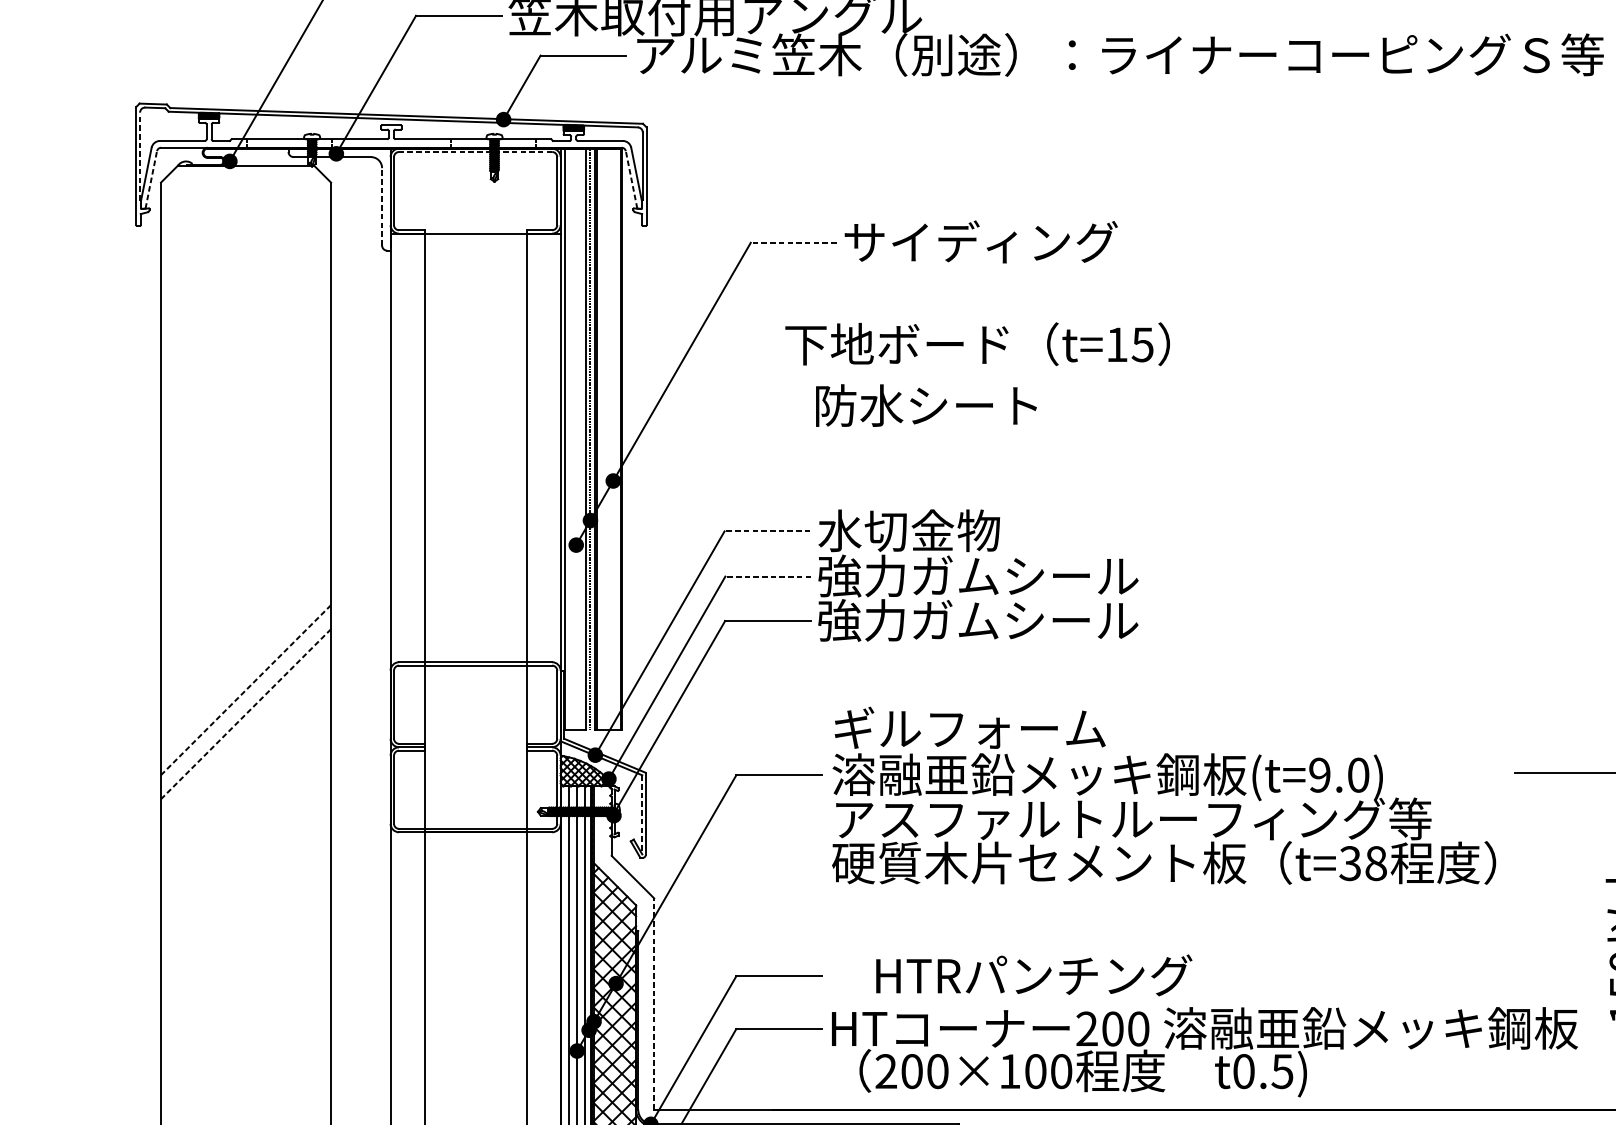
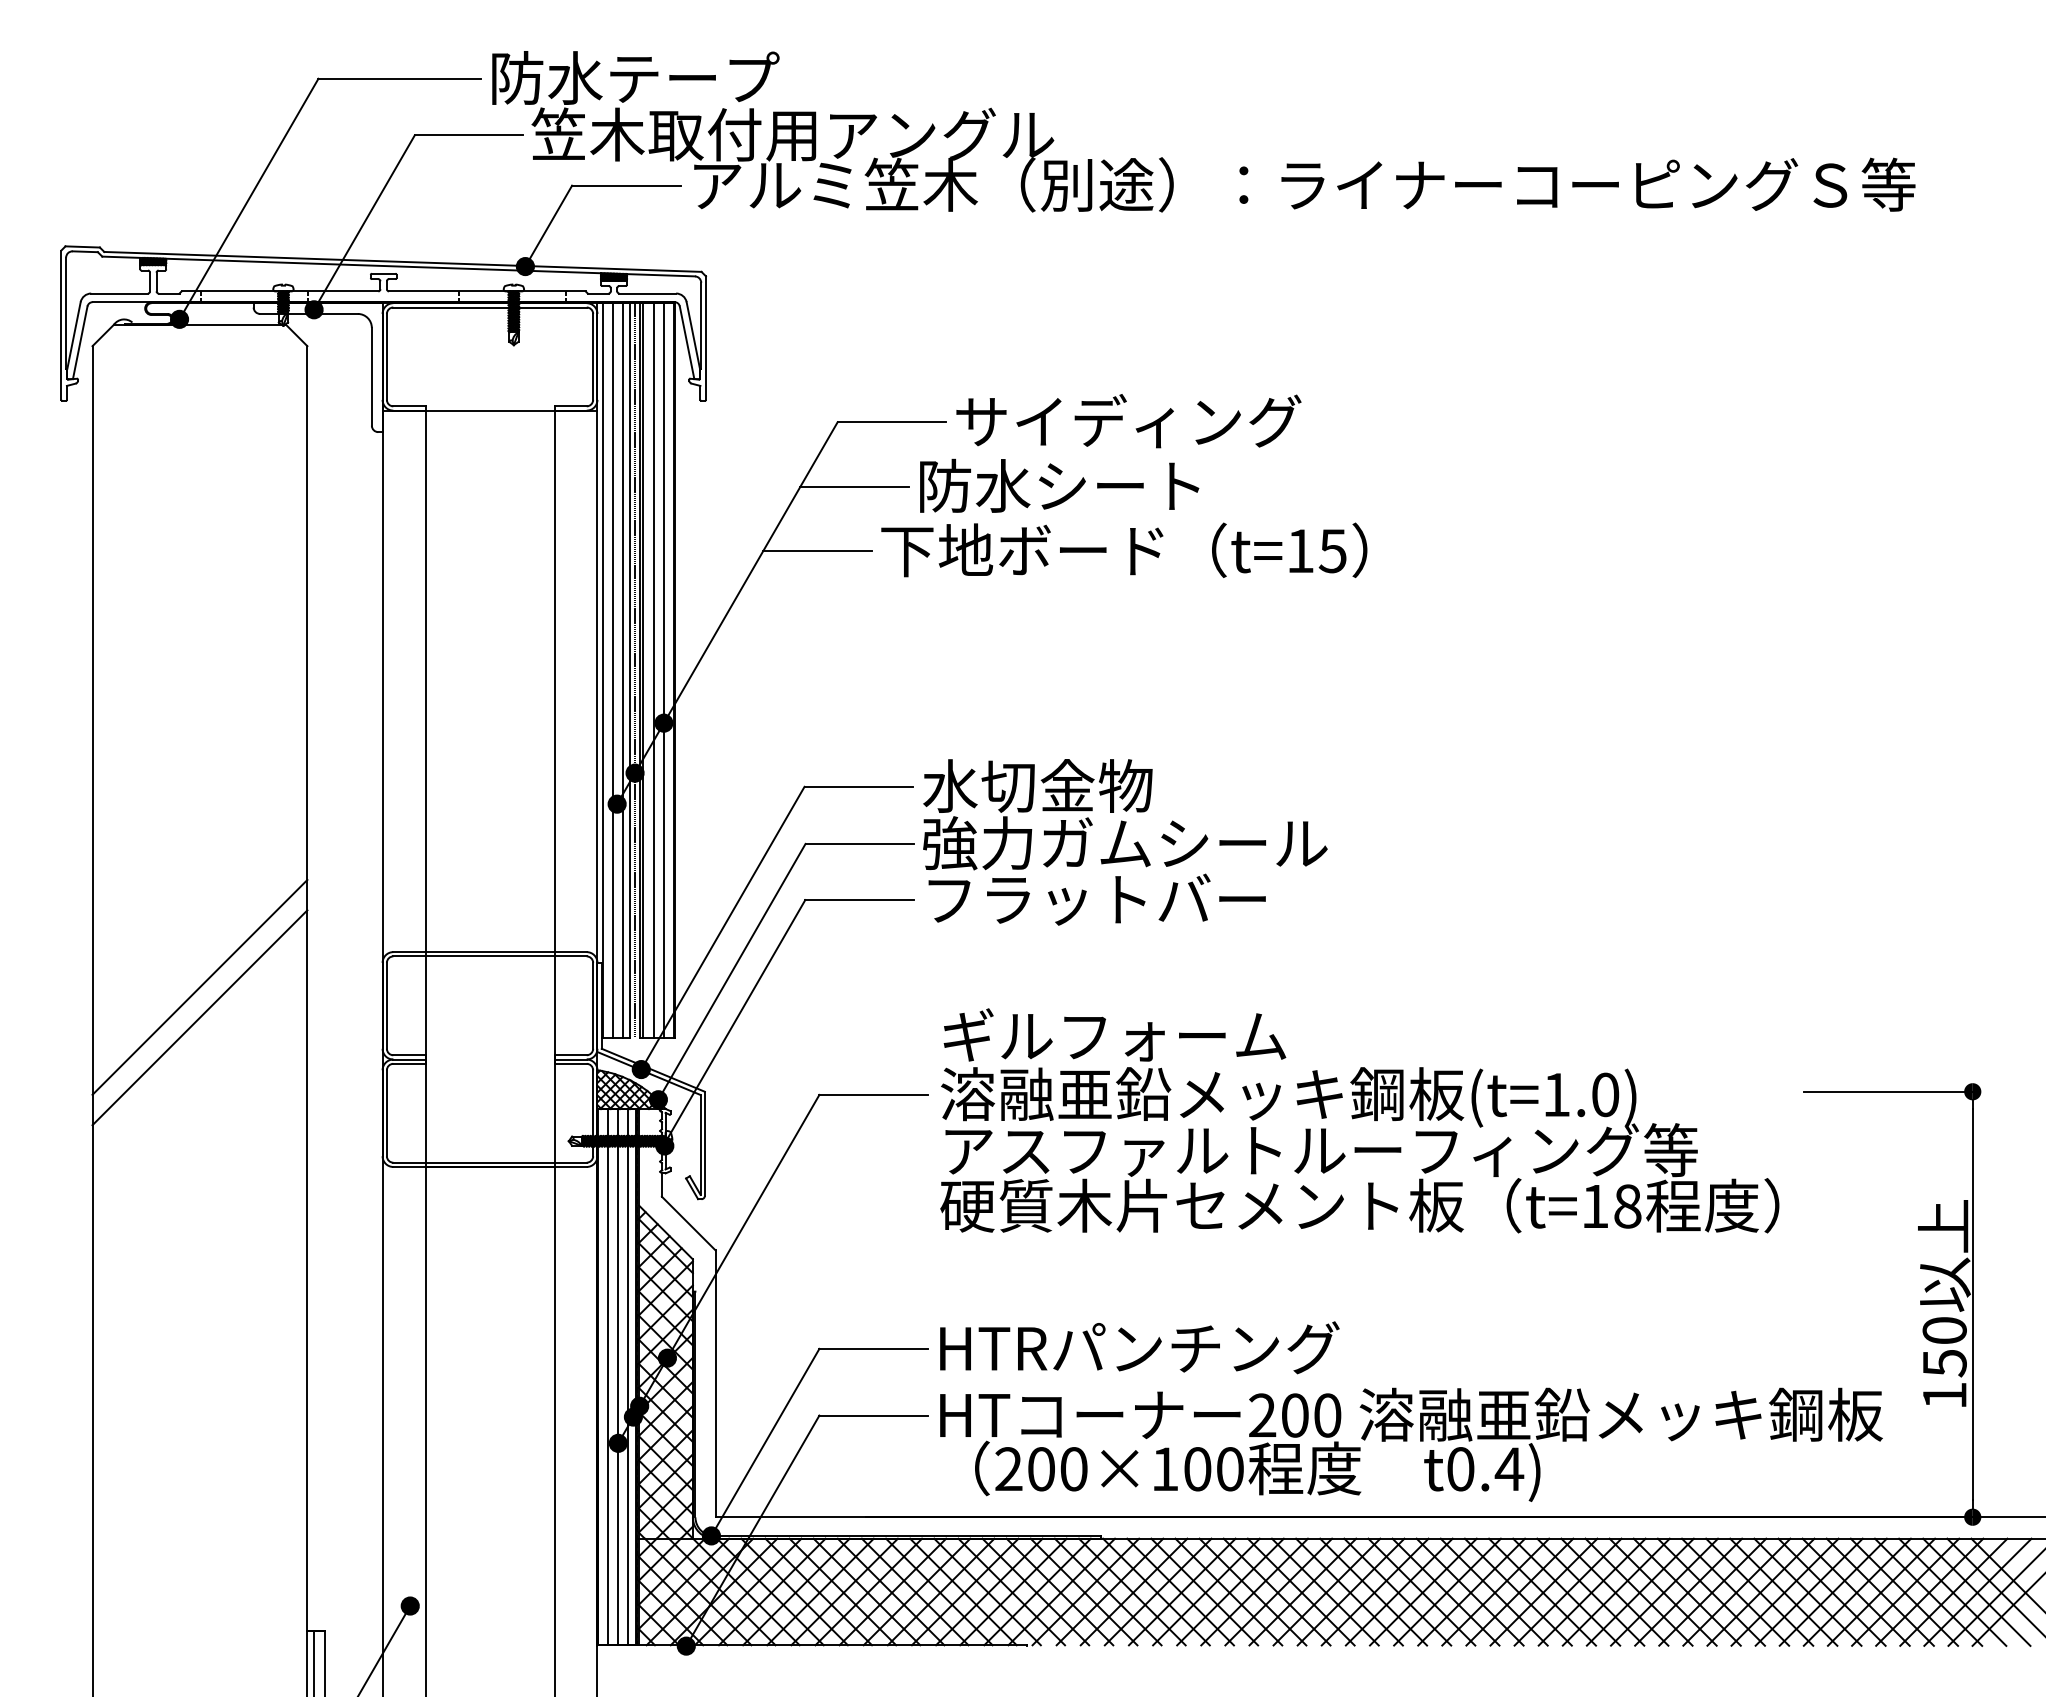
line: (476, 152) -> (490, 307), dashed -> solid
line: (140, 155) -> (66, 312), dashed -> solid
line: (151, 179) -> (80, 342), dashed -> solid
line: (631, 179) -> (686, 342), dashed -> solid
line: (381, 206) -> (371, 376), dashed -> solid
line: (793, 243) -> (891, 422), dashed -> solid
line: (764, 293) -> (854, 486), added
line: (734, 345) -> (817, 551), added
text: (926, 405) -> (1059, 485), moved
line: (572, 439) -> (612, 670), added
line: (581, 439) -> (623, 670), added
line: (605, 439) -> (653, 670), added
line: (612, 439) -> (663, 670), added
line: (767, 531) -> (858, 786), dashed -> solid
line: (768, 576) -> (859, 843), dashed -> solid
text: (977, 620) -> (1124, 899), 強力ガムシール -> フラットバー
line: (245, 690) -> (199, 987), dashed -> solid
line: (245, 713) -> (199, 1017), dashed -> solid
text: (1319, 774) -> (1556, 1094), (t=9.0) -> (t=1.0)
line: (642, 814) -> (700, 1144), dashed -> solid
text: (1349, 863) -> (1594, 1206), t=38 -> t=18
text: (1034, 975) -> (1139, 1347), moved
line: (654, 1003) -> (715, 1383), dashed -> solid
text: (1282, 1071) -> (1509, 1469), t0.5) -> t0.4)

